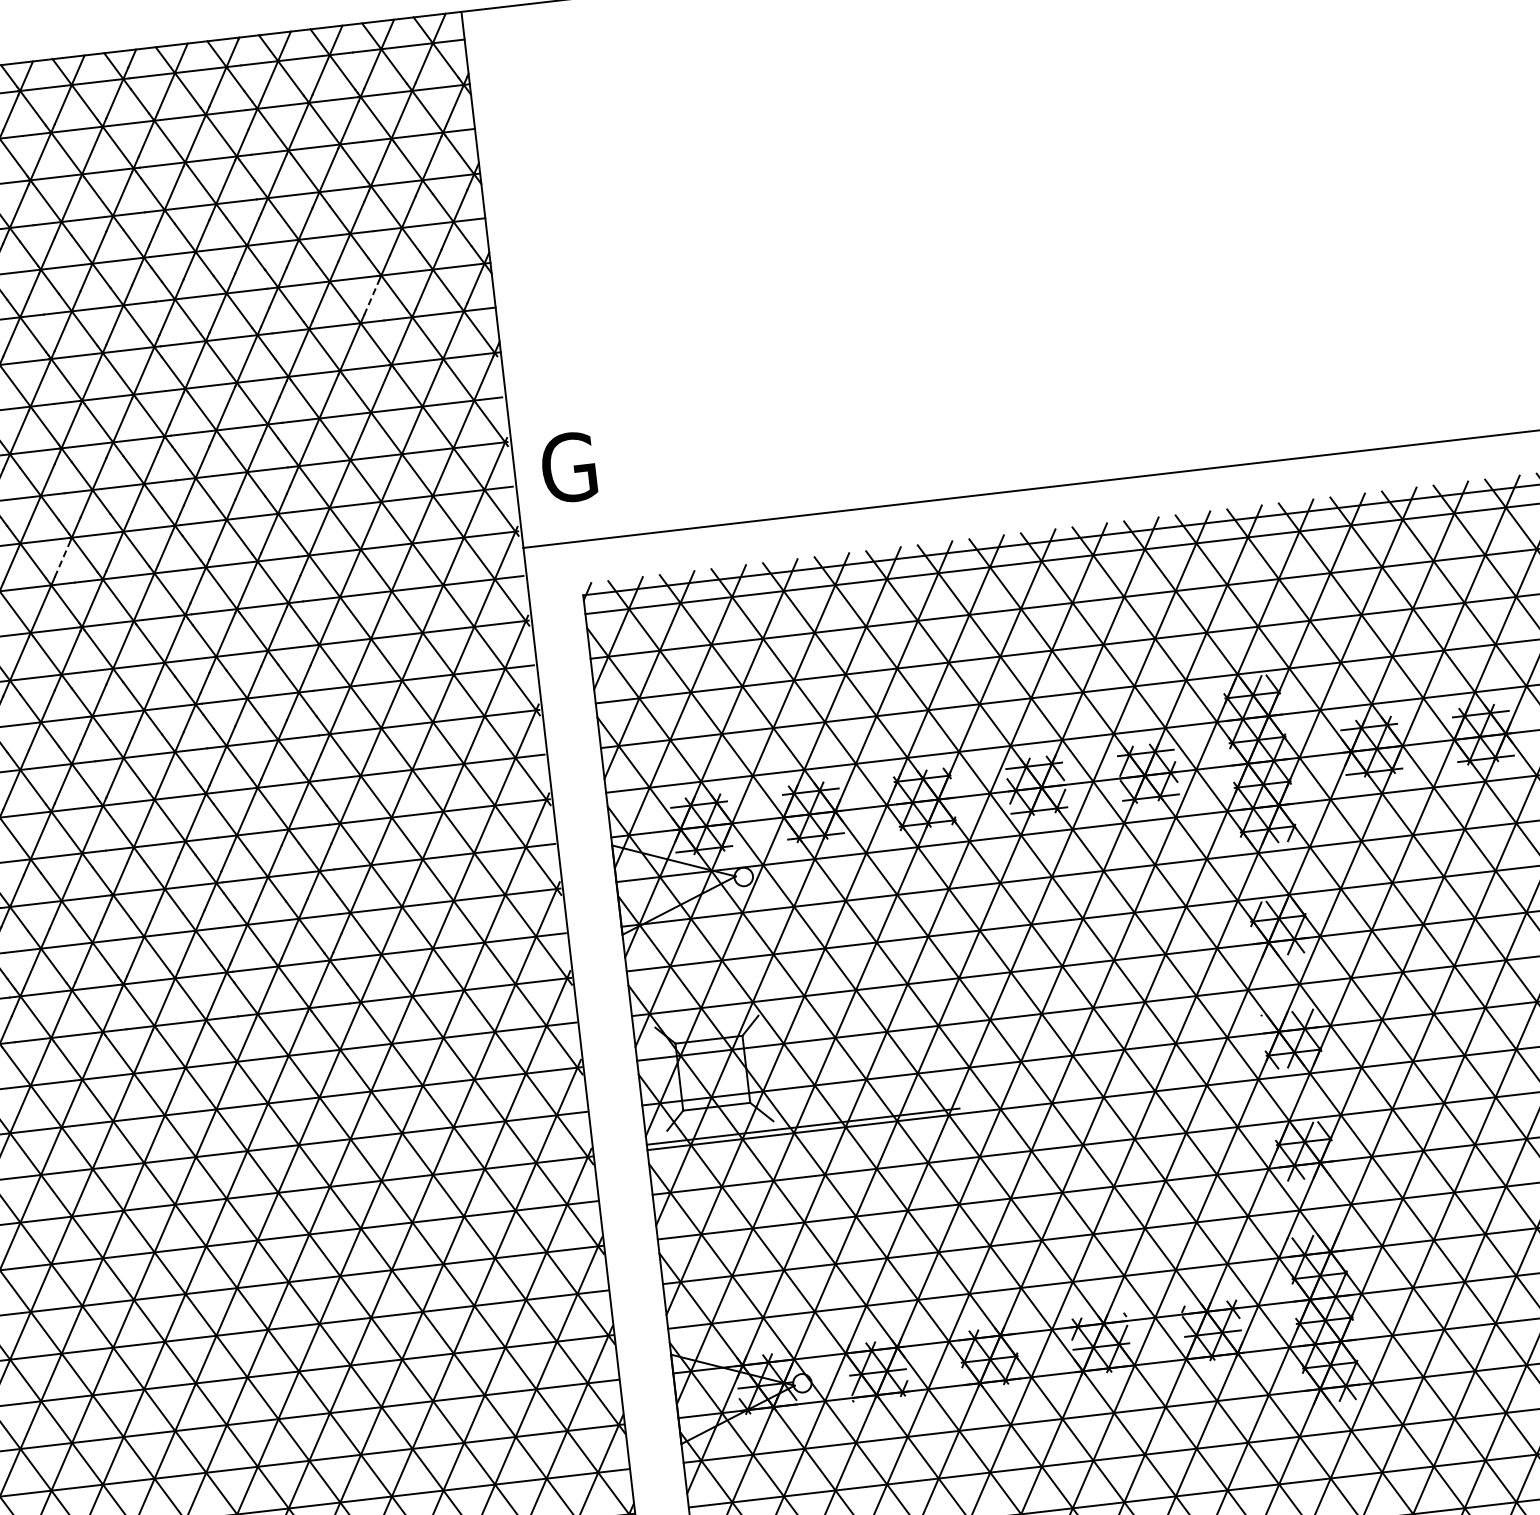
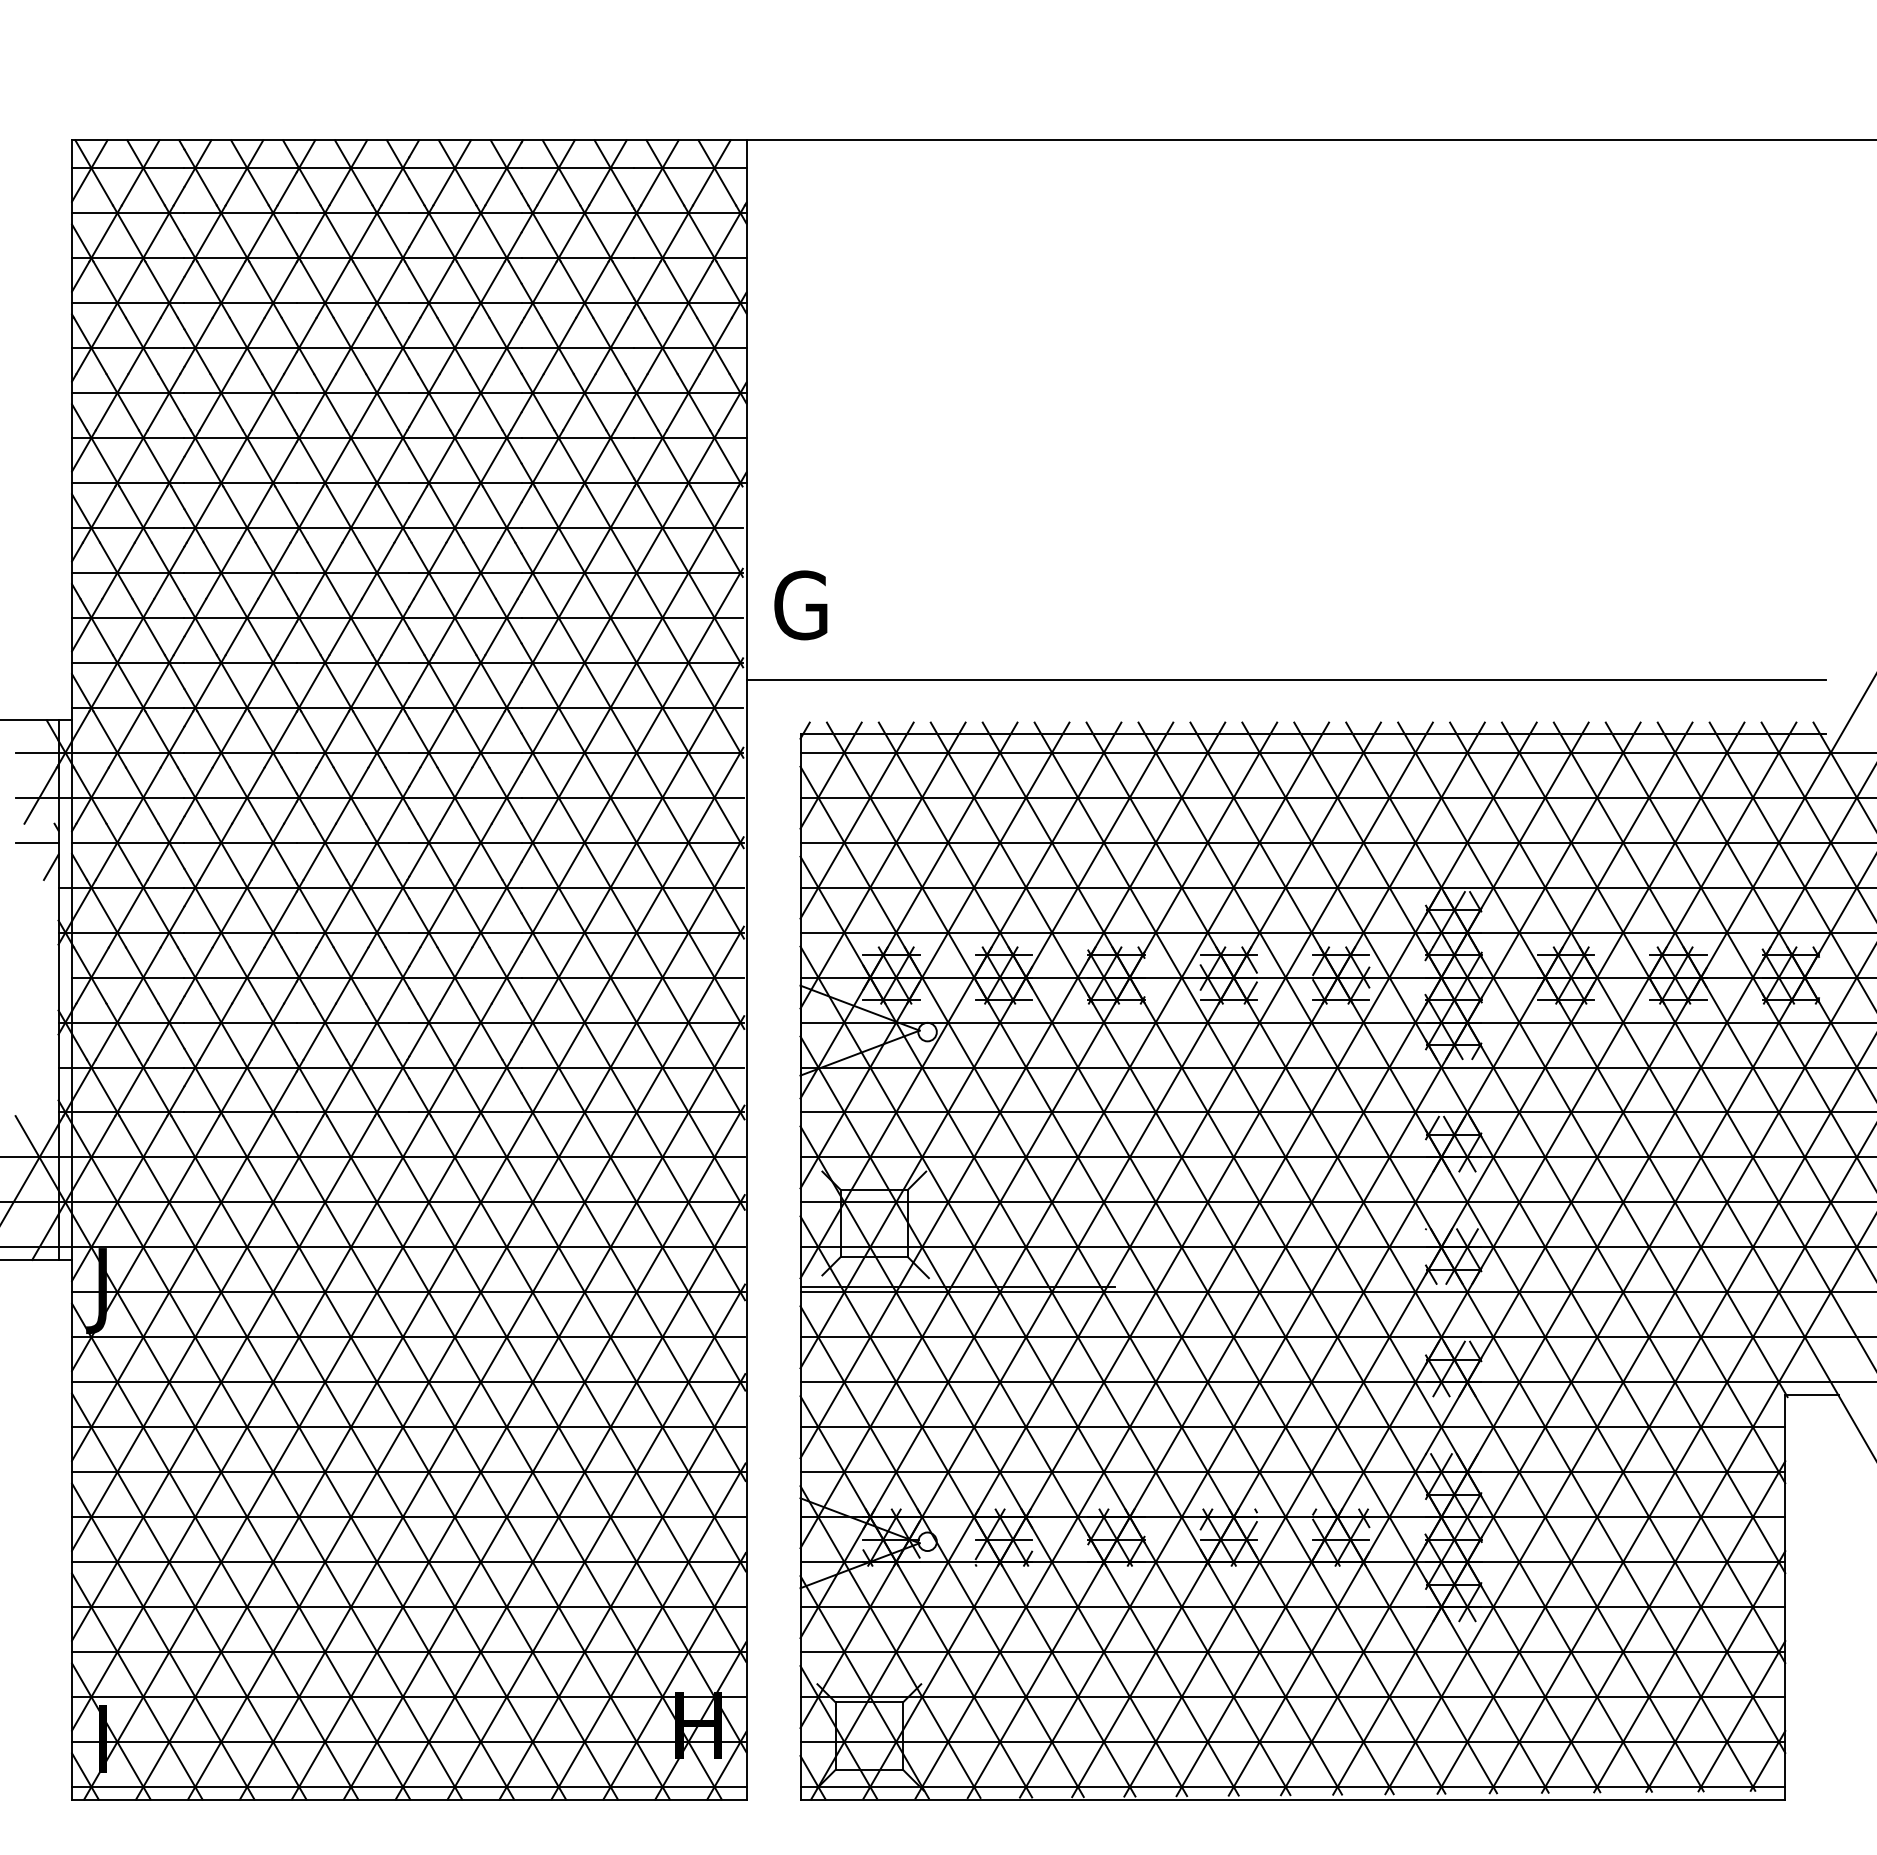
line: (371, 297) -> (624, 413), dashed -> solid
line: (62, 559) -> (287, 638), dashed -> solid

